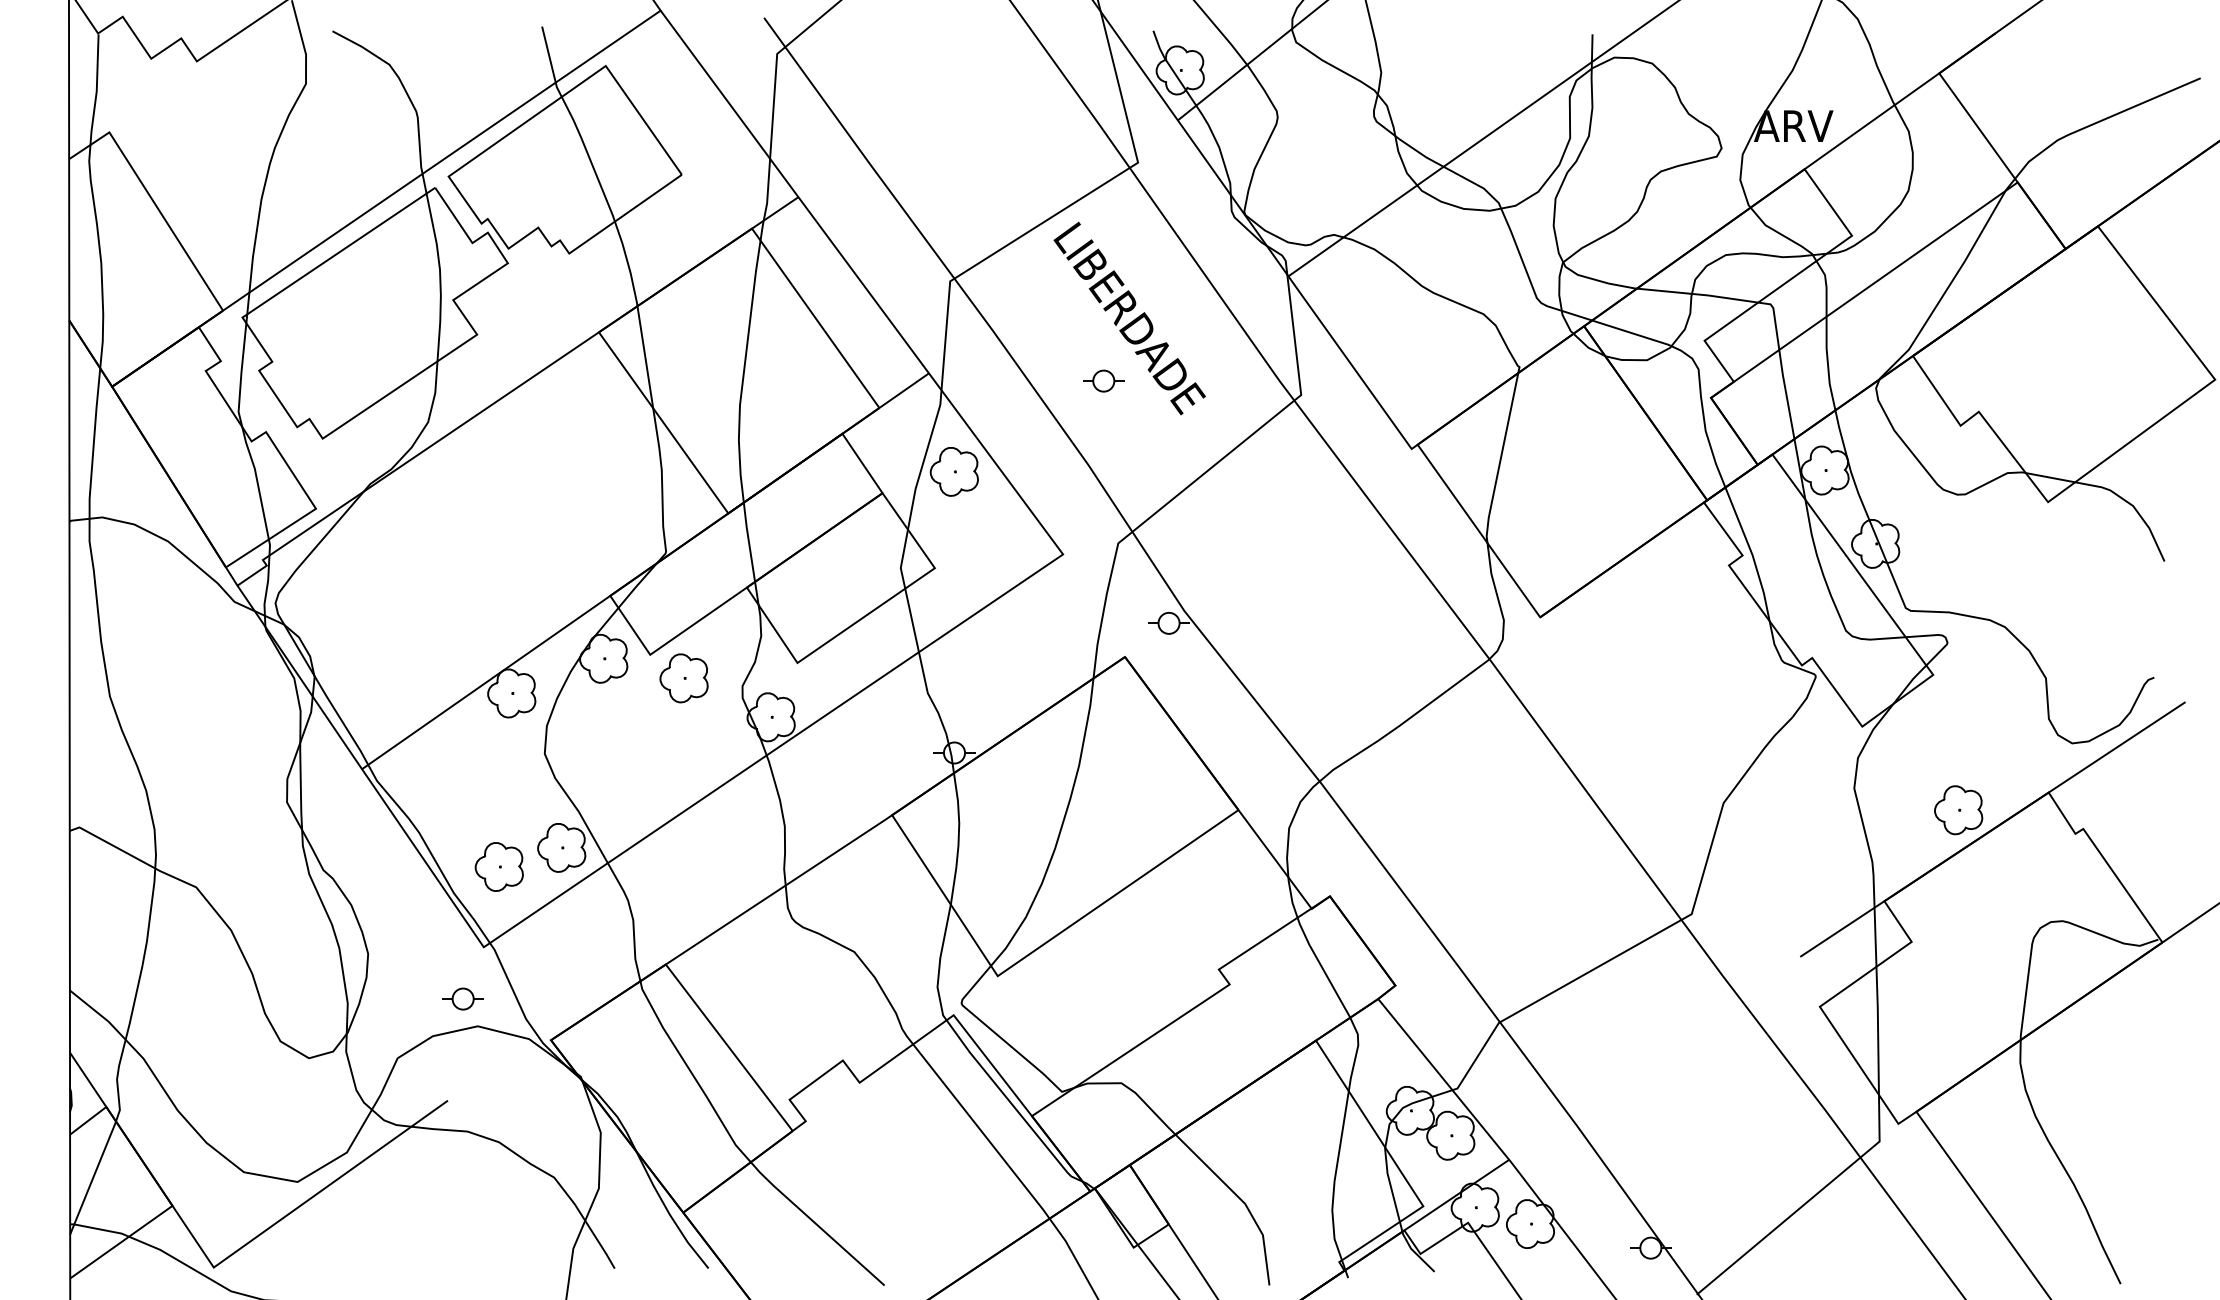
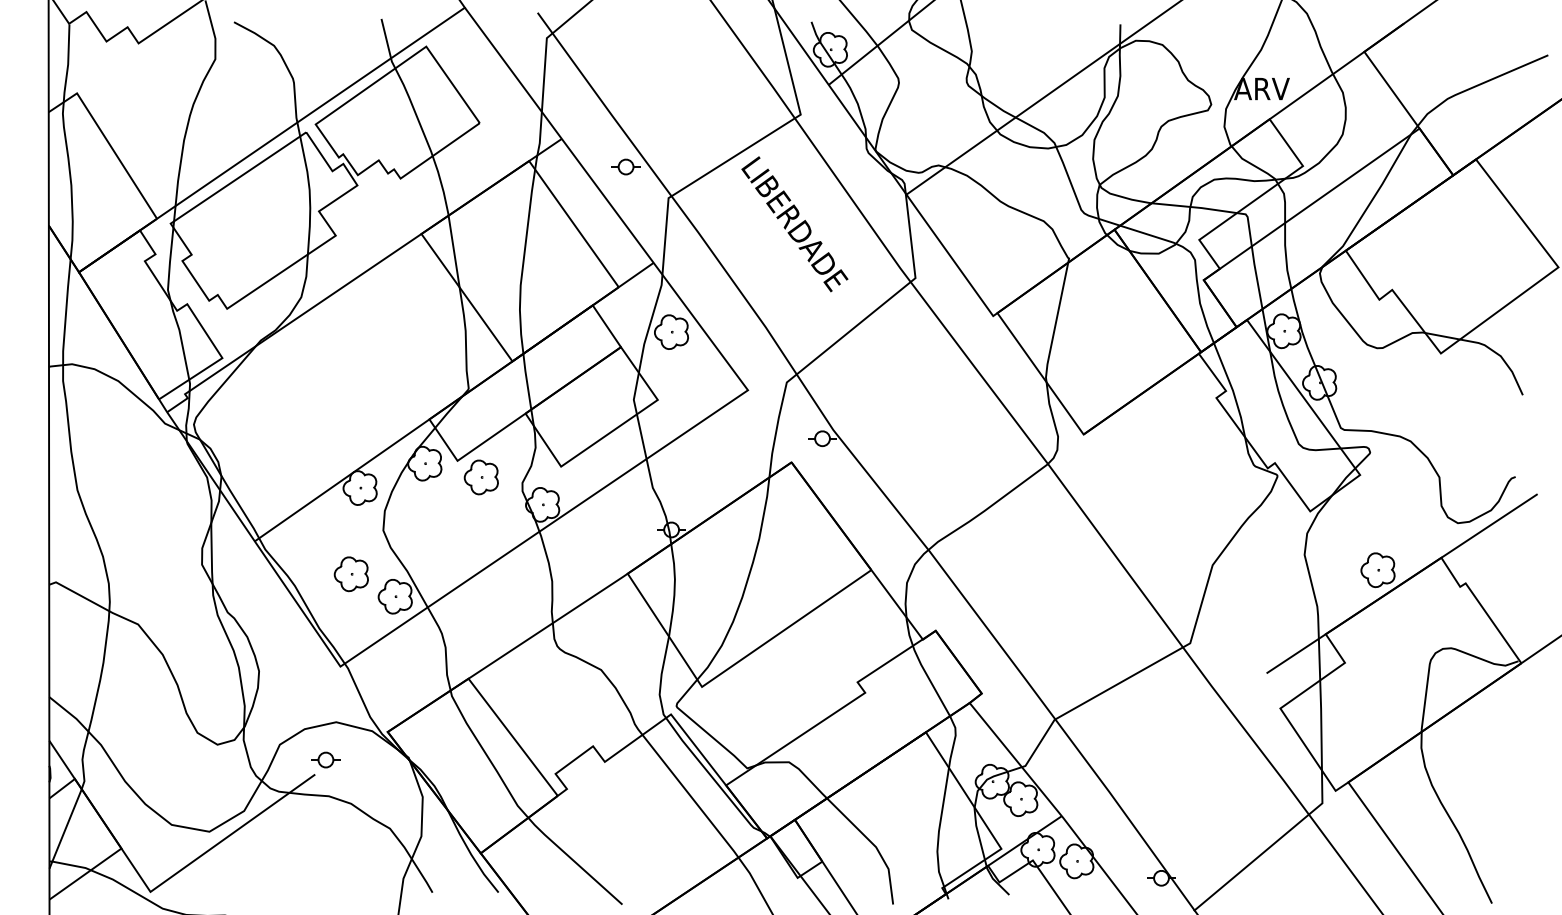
part: (1103, 380) -> (625, 166), moved
part: (498, 866) -> (350, 573), moved
part: (462, 998) -> (325, 759), moved

